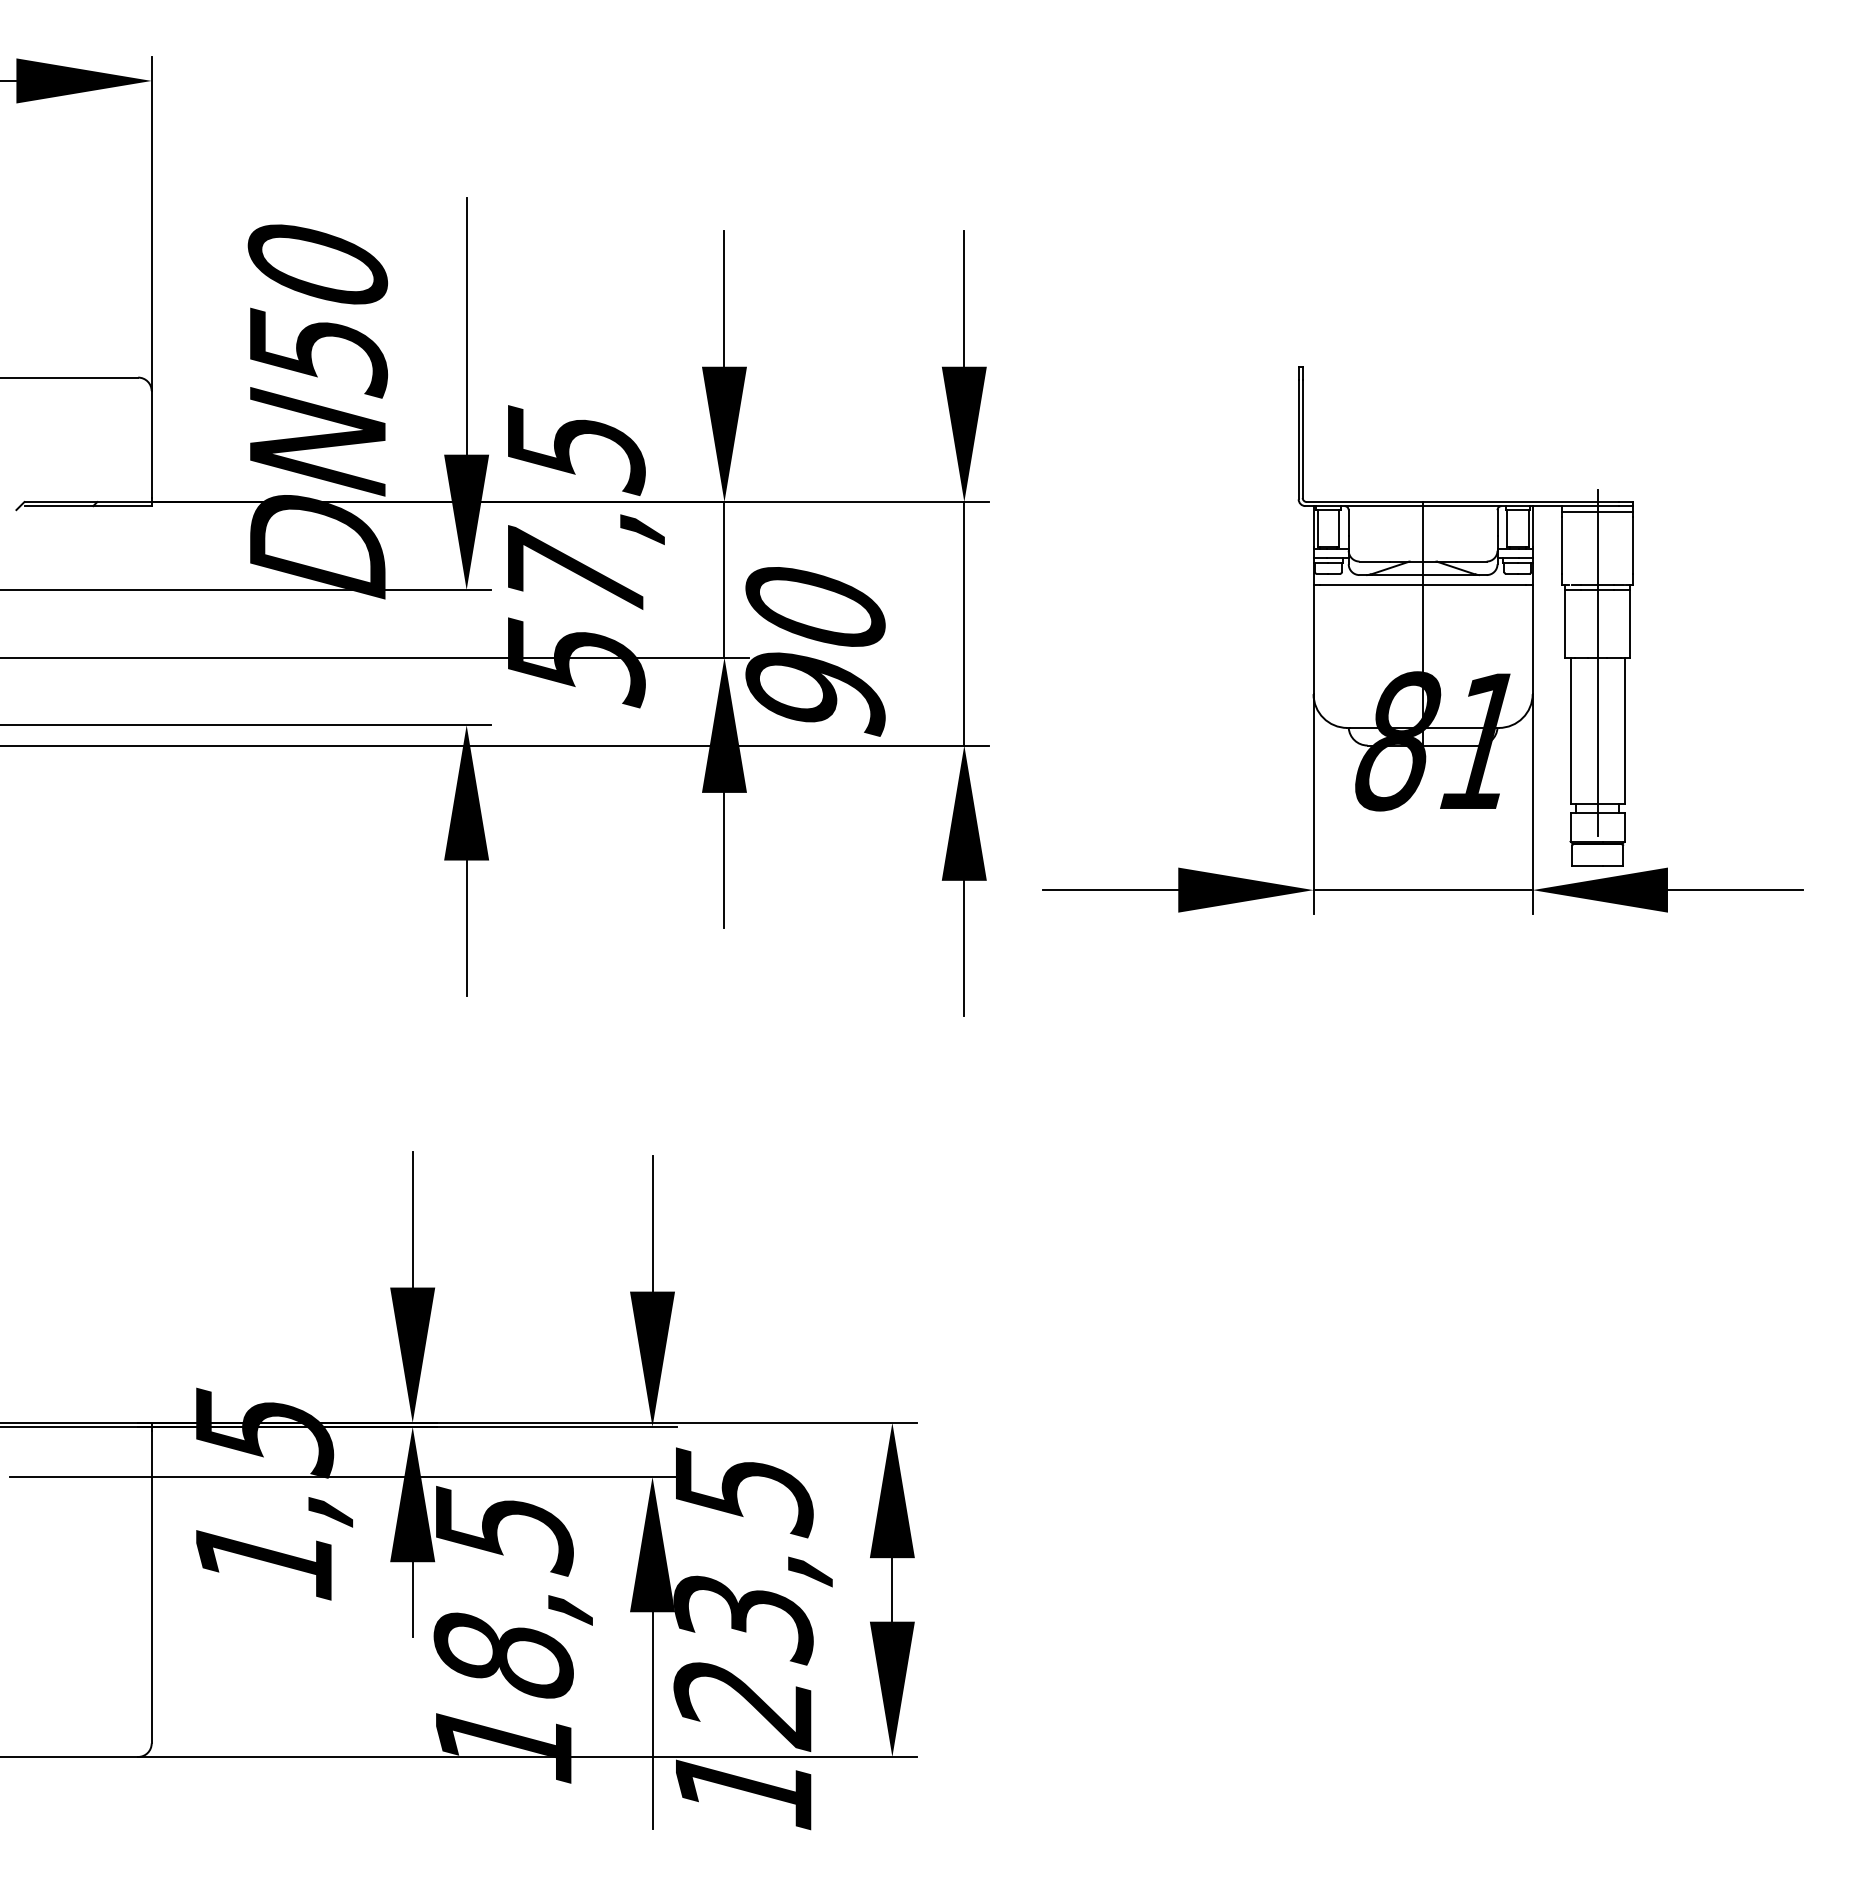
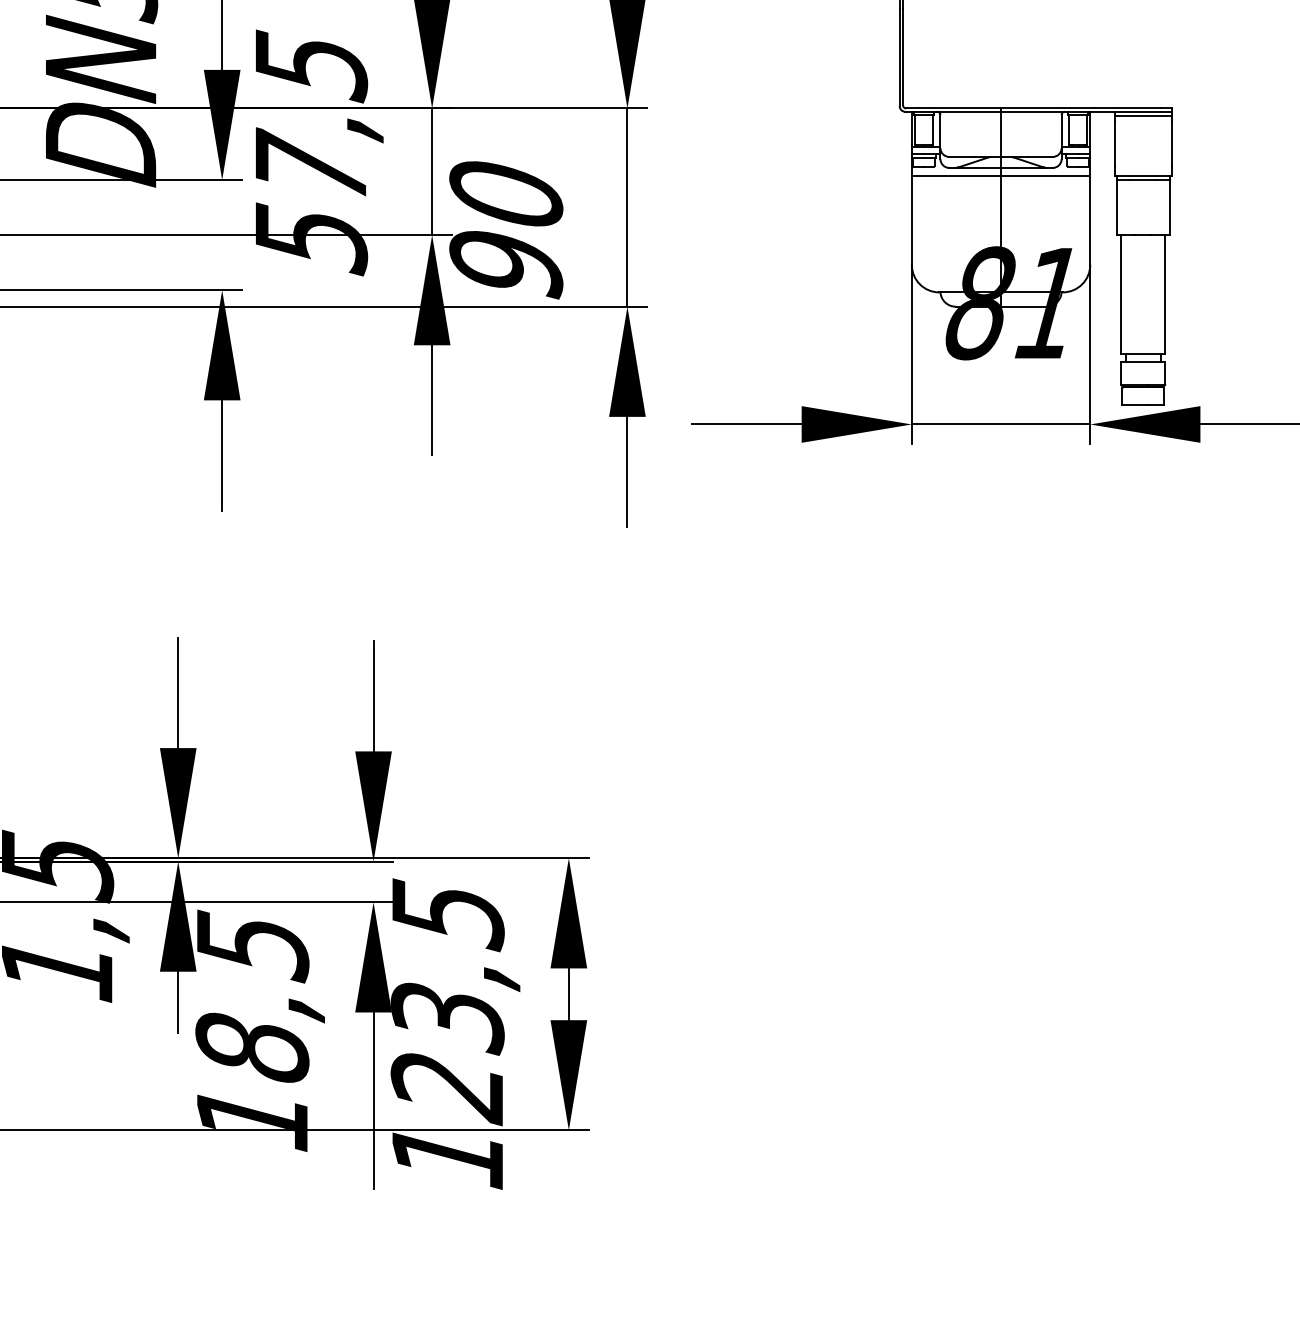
line: (1597, 662) -> (1143, 239), removed

